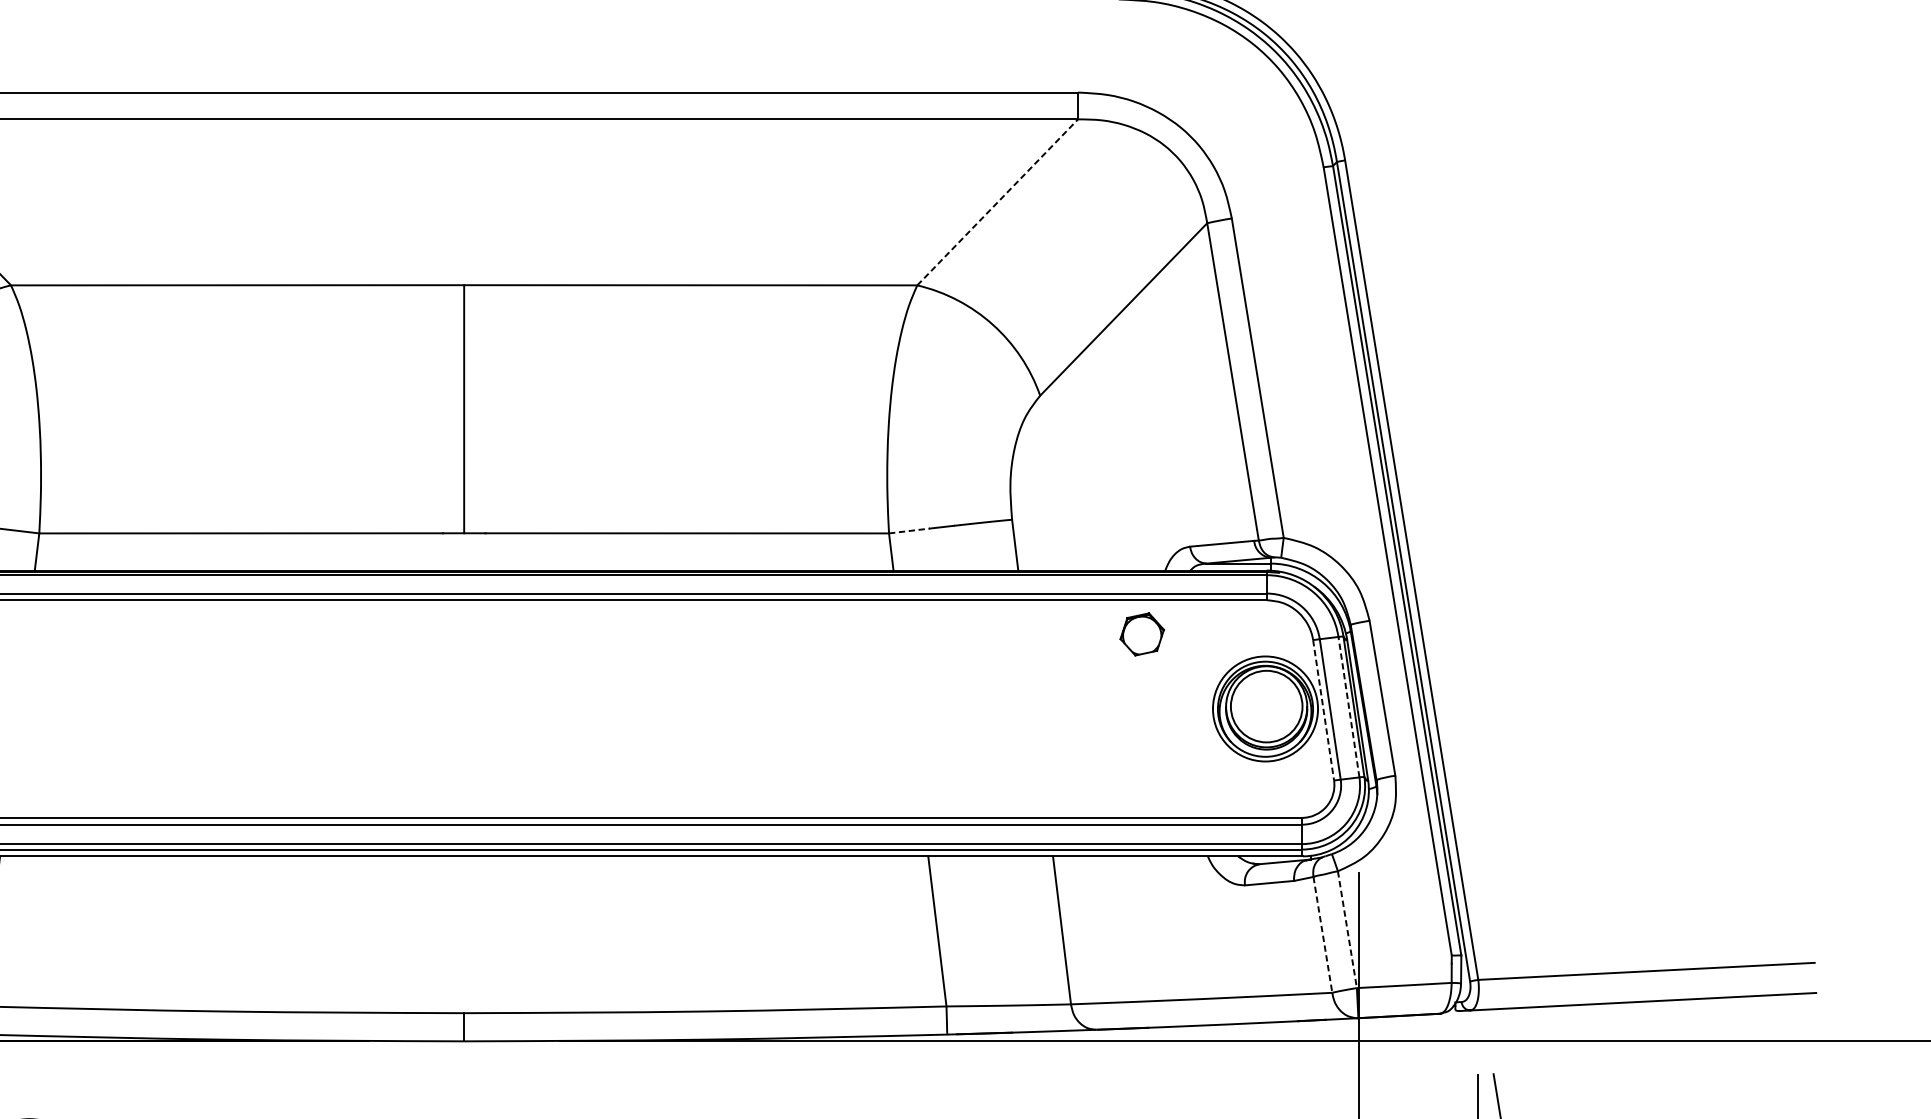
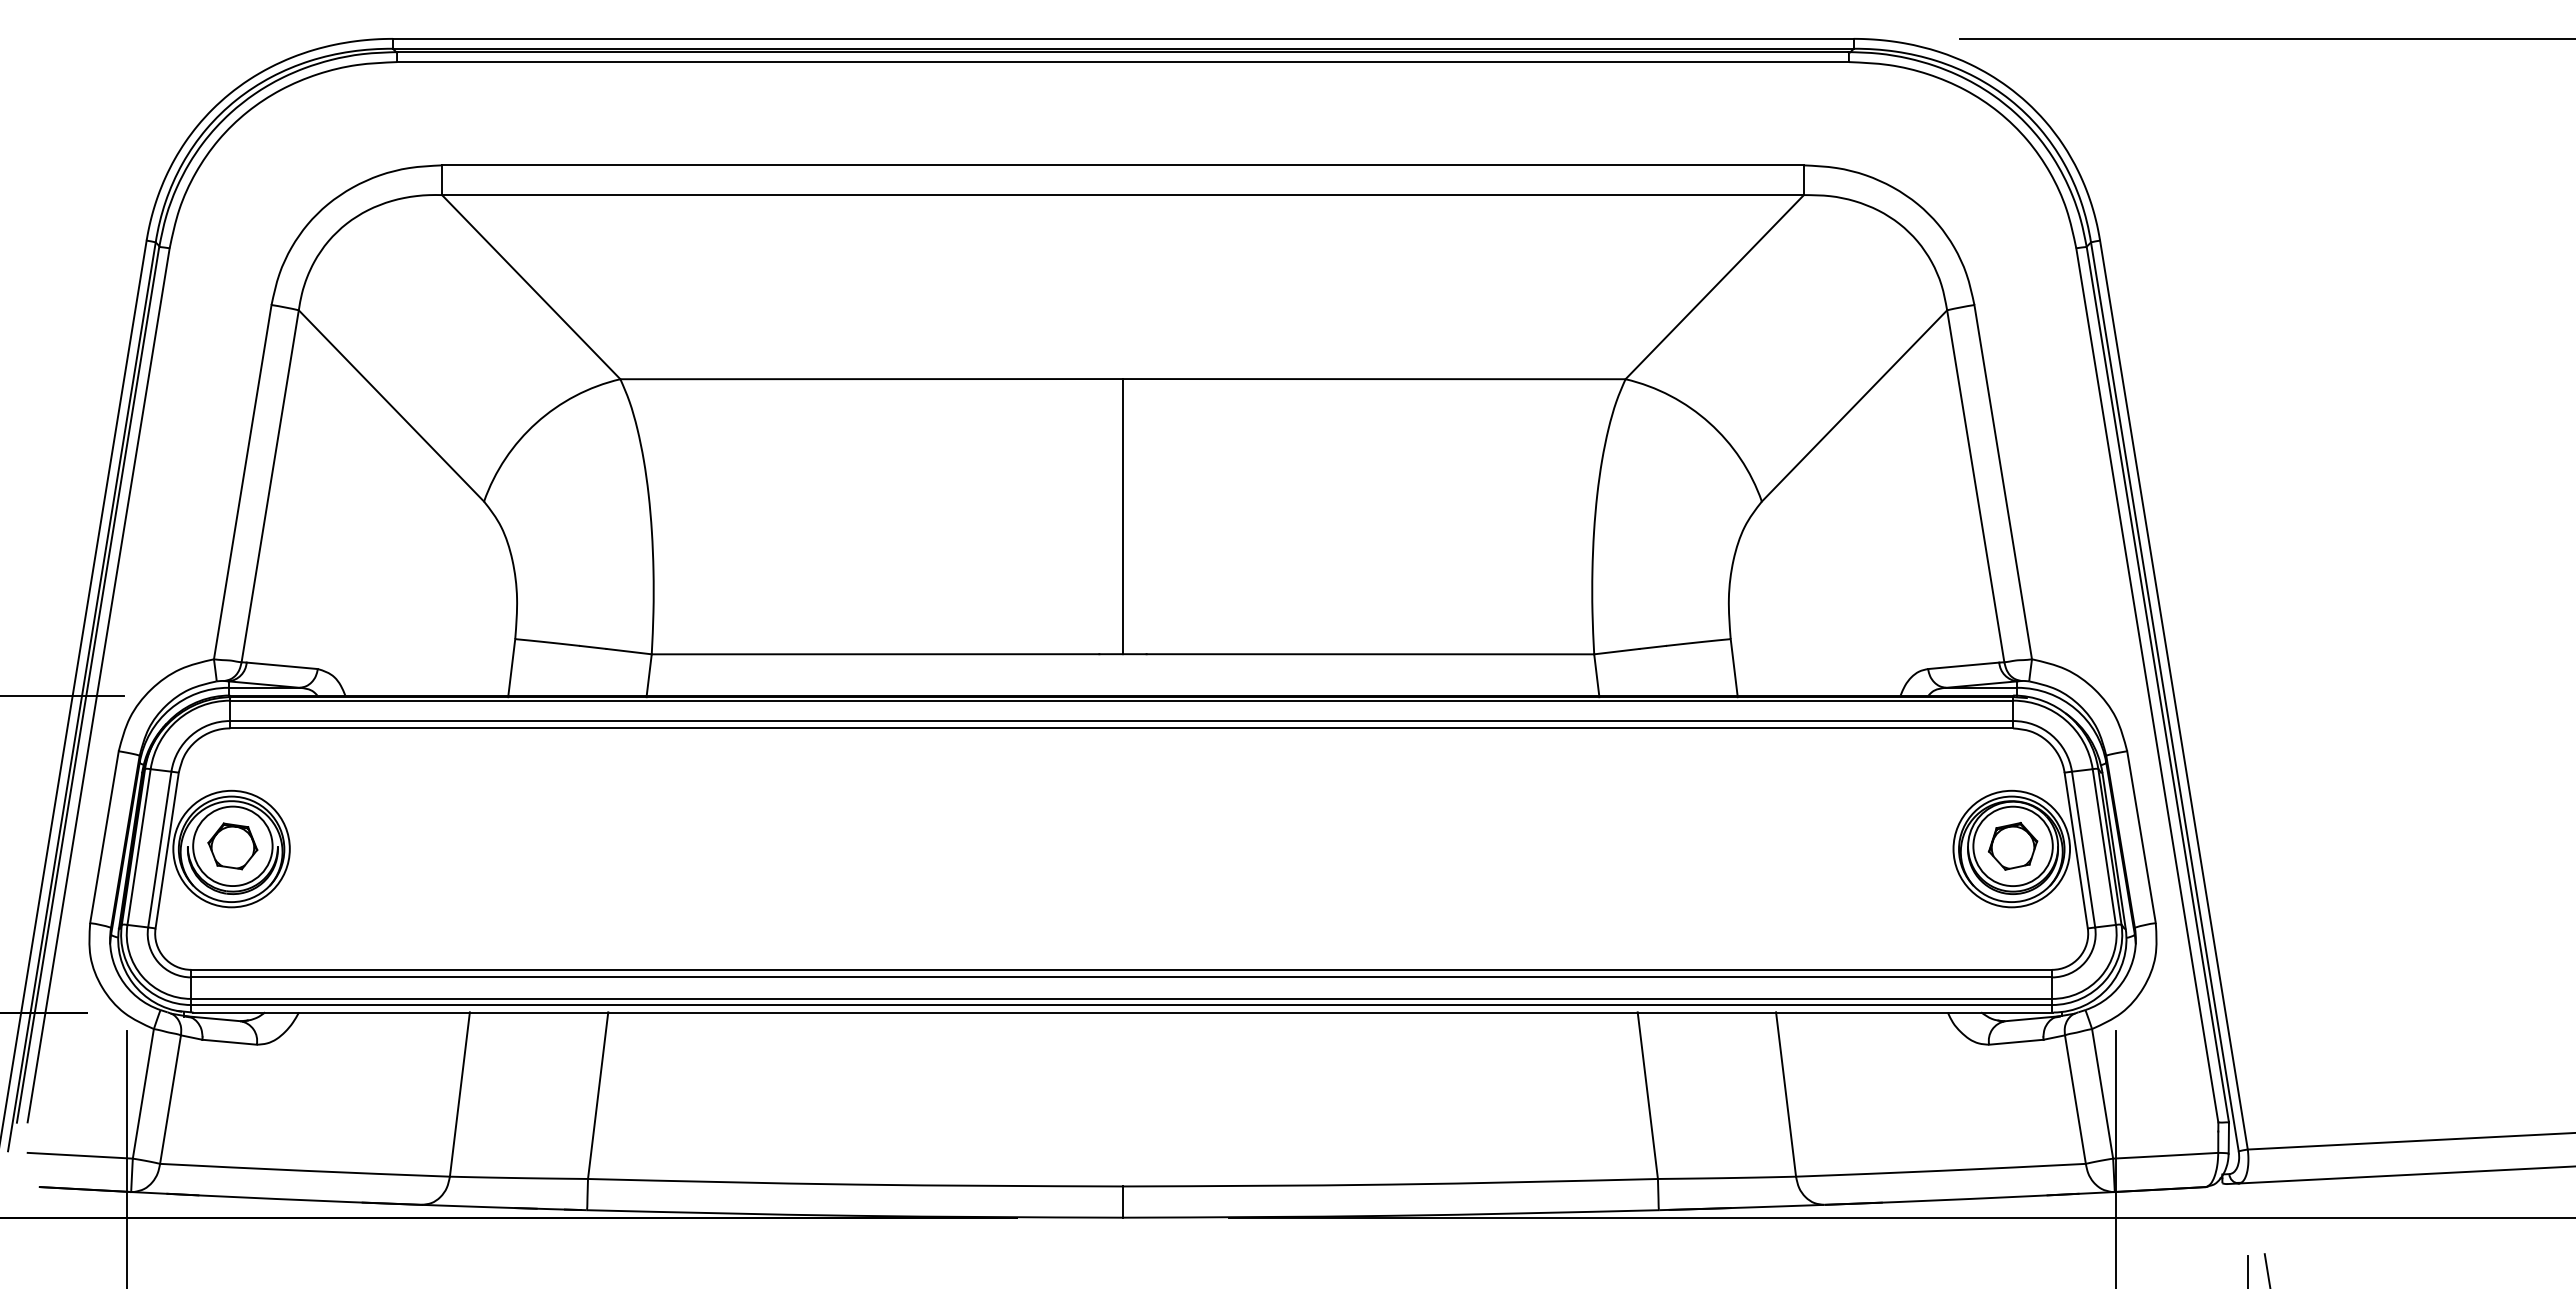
line: (998, 201) -> (1715, 286), dashed -> solid
line: (909, 530) -> (1616, 651), dashed -> solid
part: (1141, 634) -> (2012, 846), moved
line: (1349, 707) -> (2104, 847), dashed -> solid
line: (1323, 710) -> (2076, 850), dashed -> solid
line: (1347, 929) -> (2102, 1093), dashed -> solid
line: (1322, 935) -> (2075, 1100), dashed -> solid

